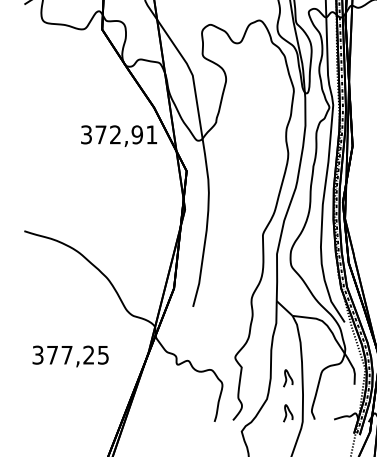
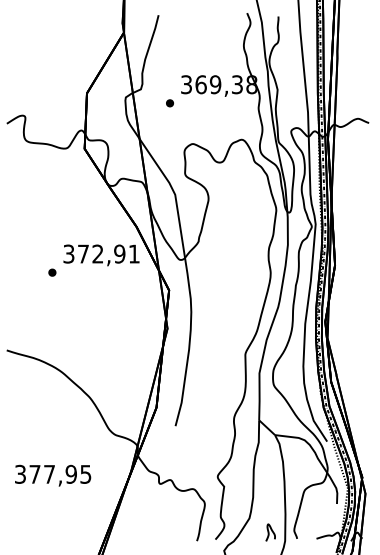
part: (70, 153) -> (52, 272), added
text: (88, 355) -> (70, 474), 377,25 -> 377,95
curve: (287, 378) -> (269, 497), removed

